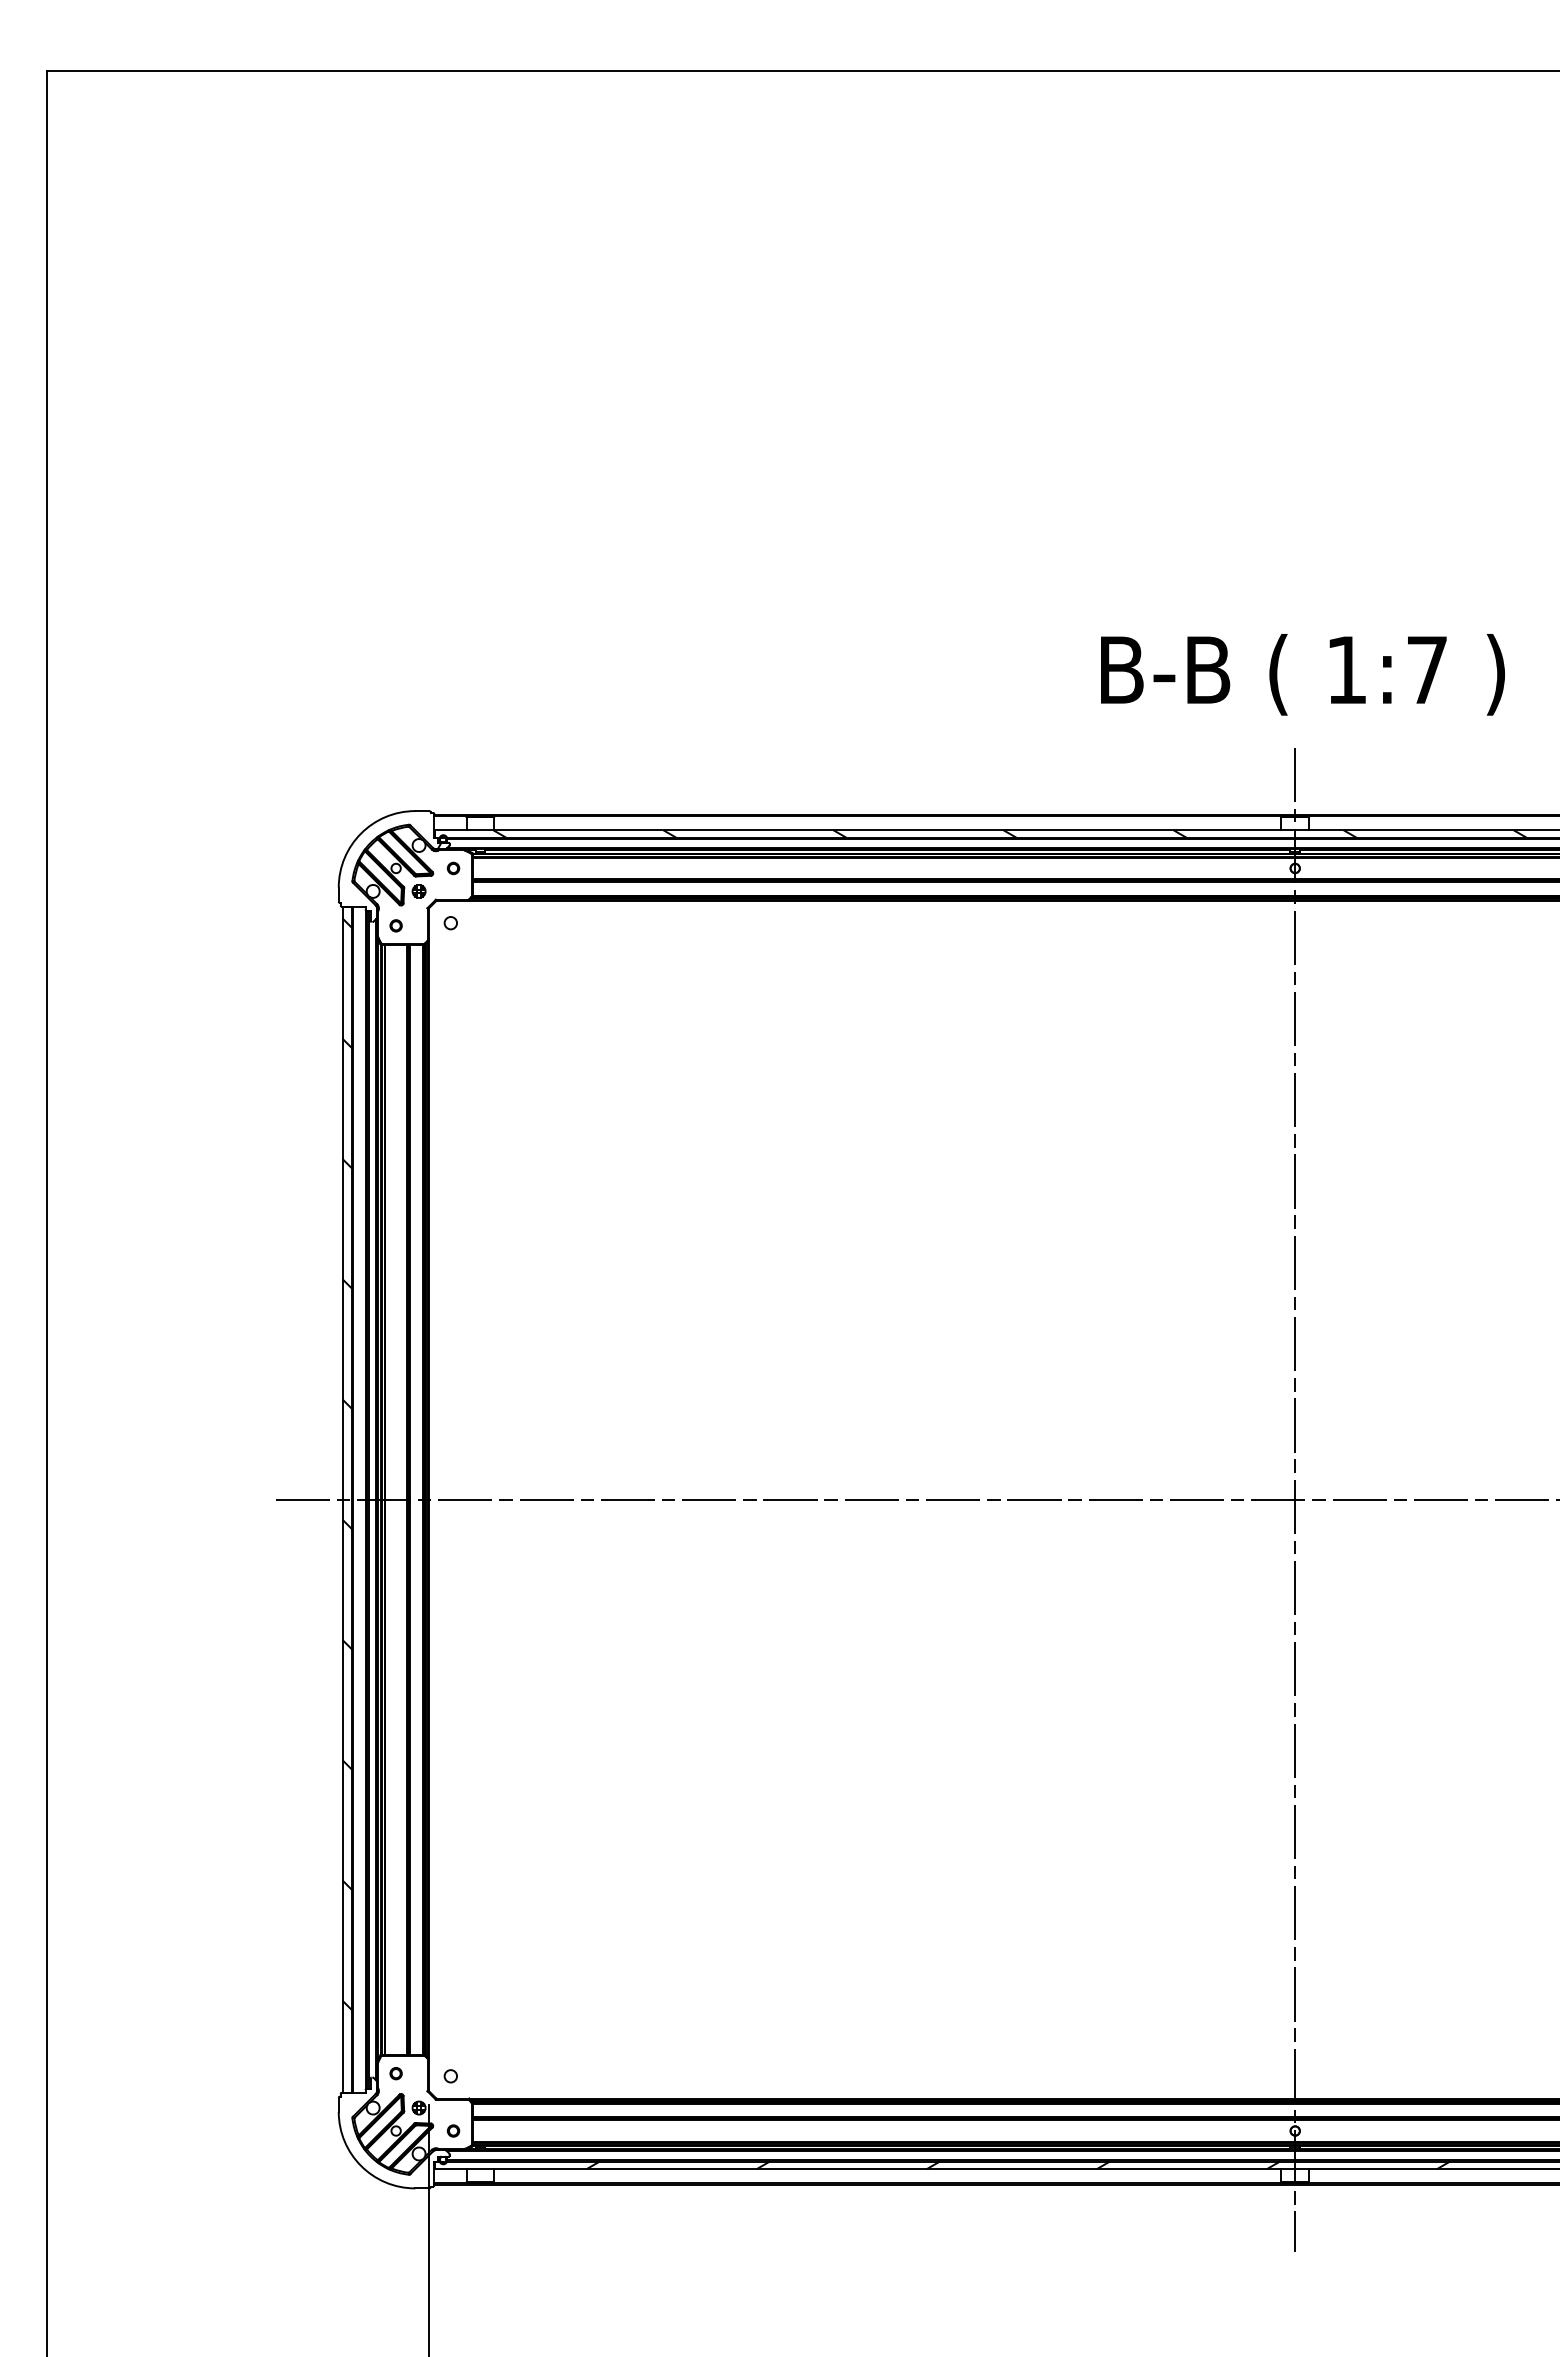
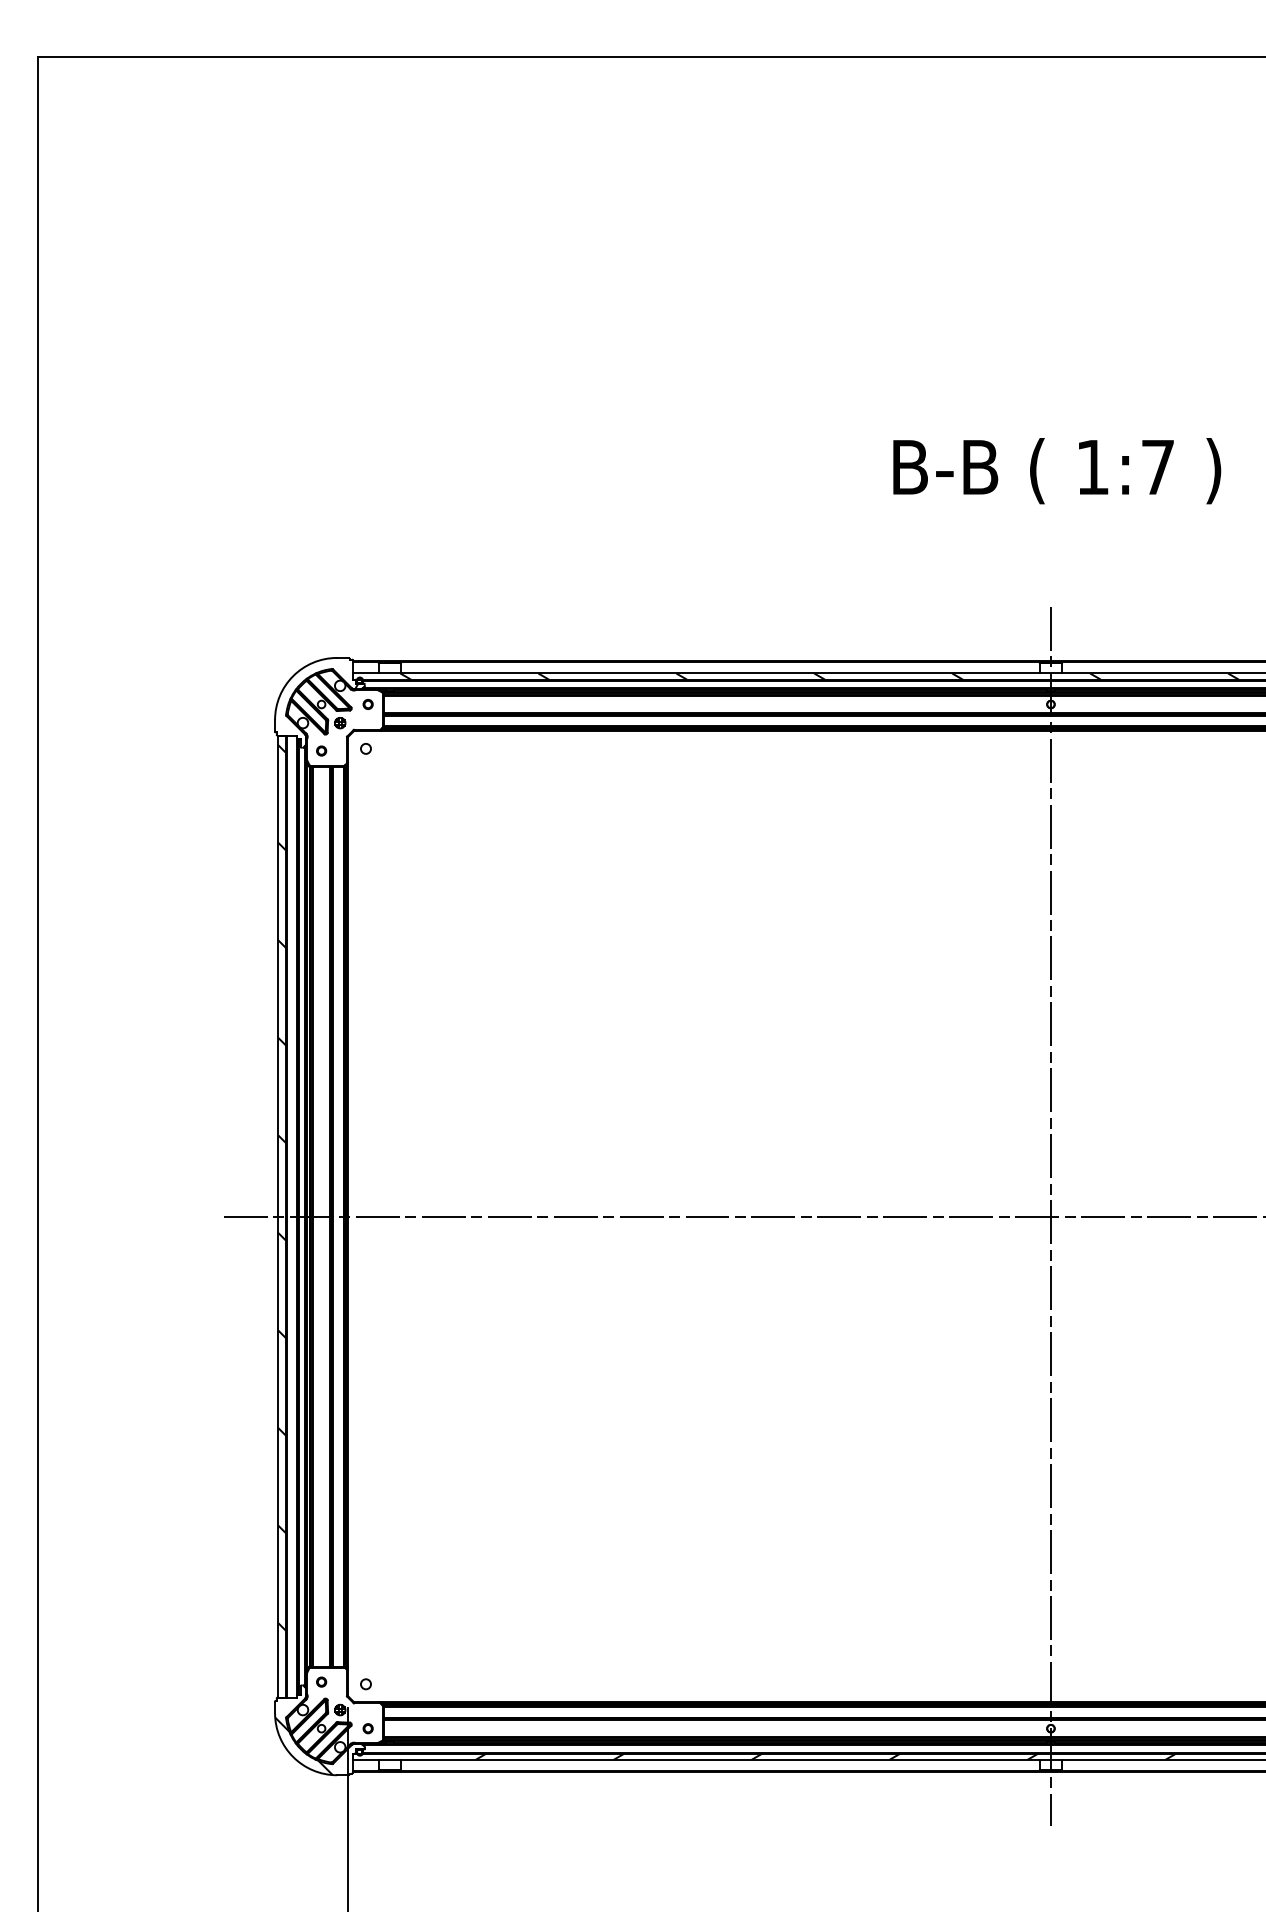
text: (1302, 674) -> (1056, 470), moved
hatch: (373, 2152) -> (303, 1746), added

